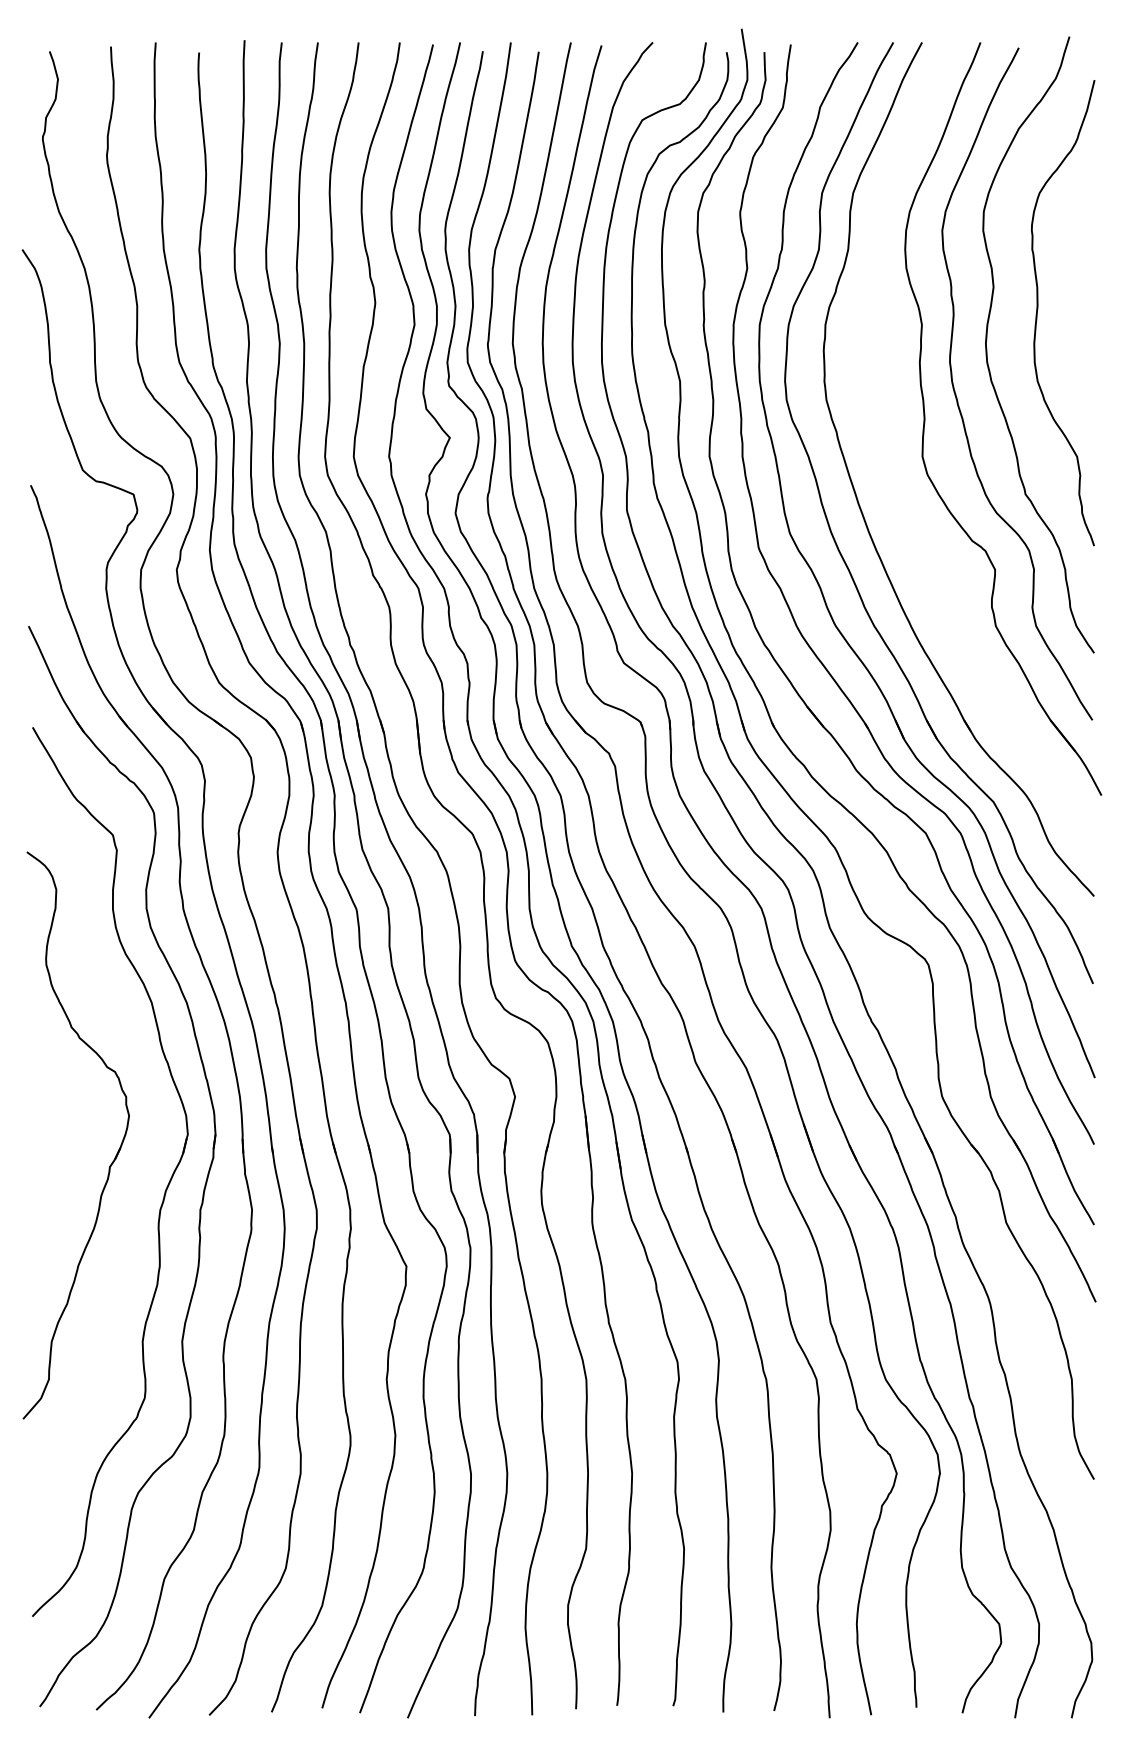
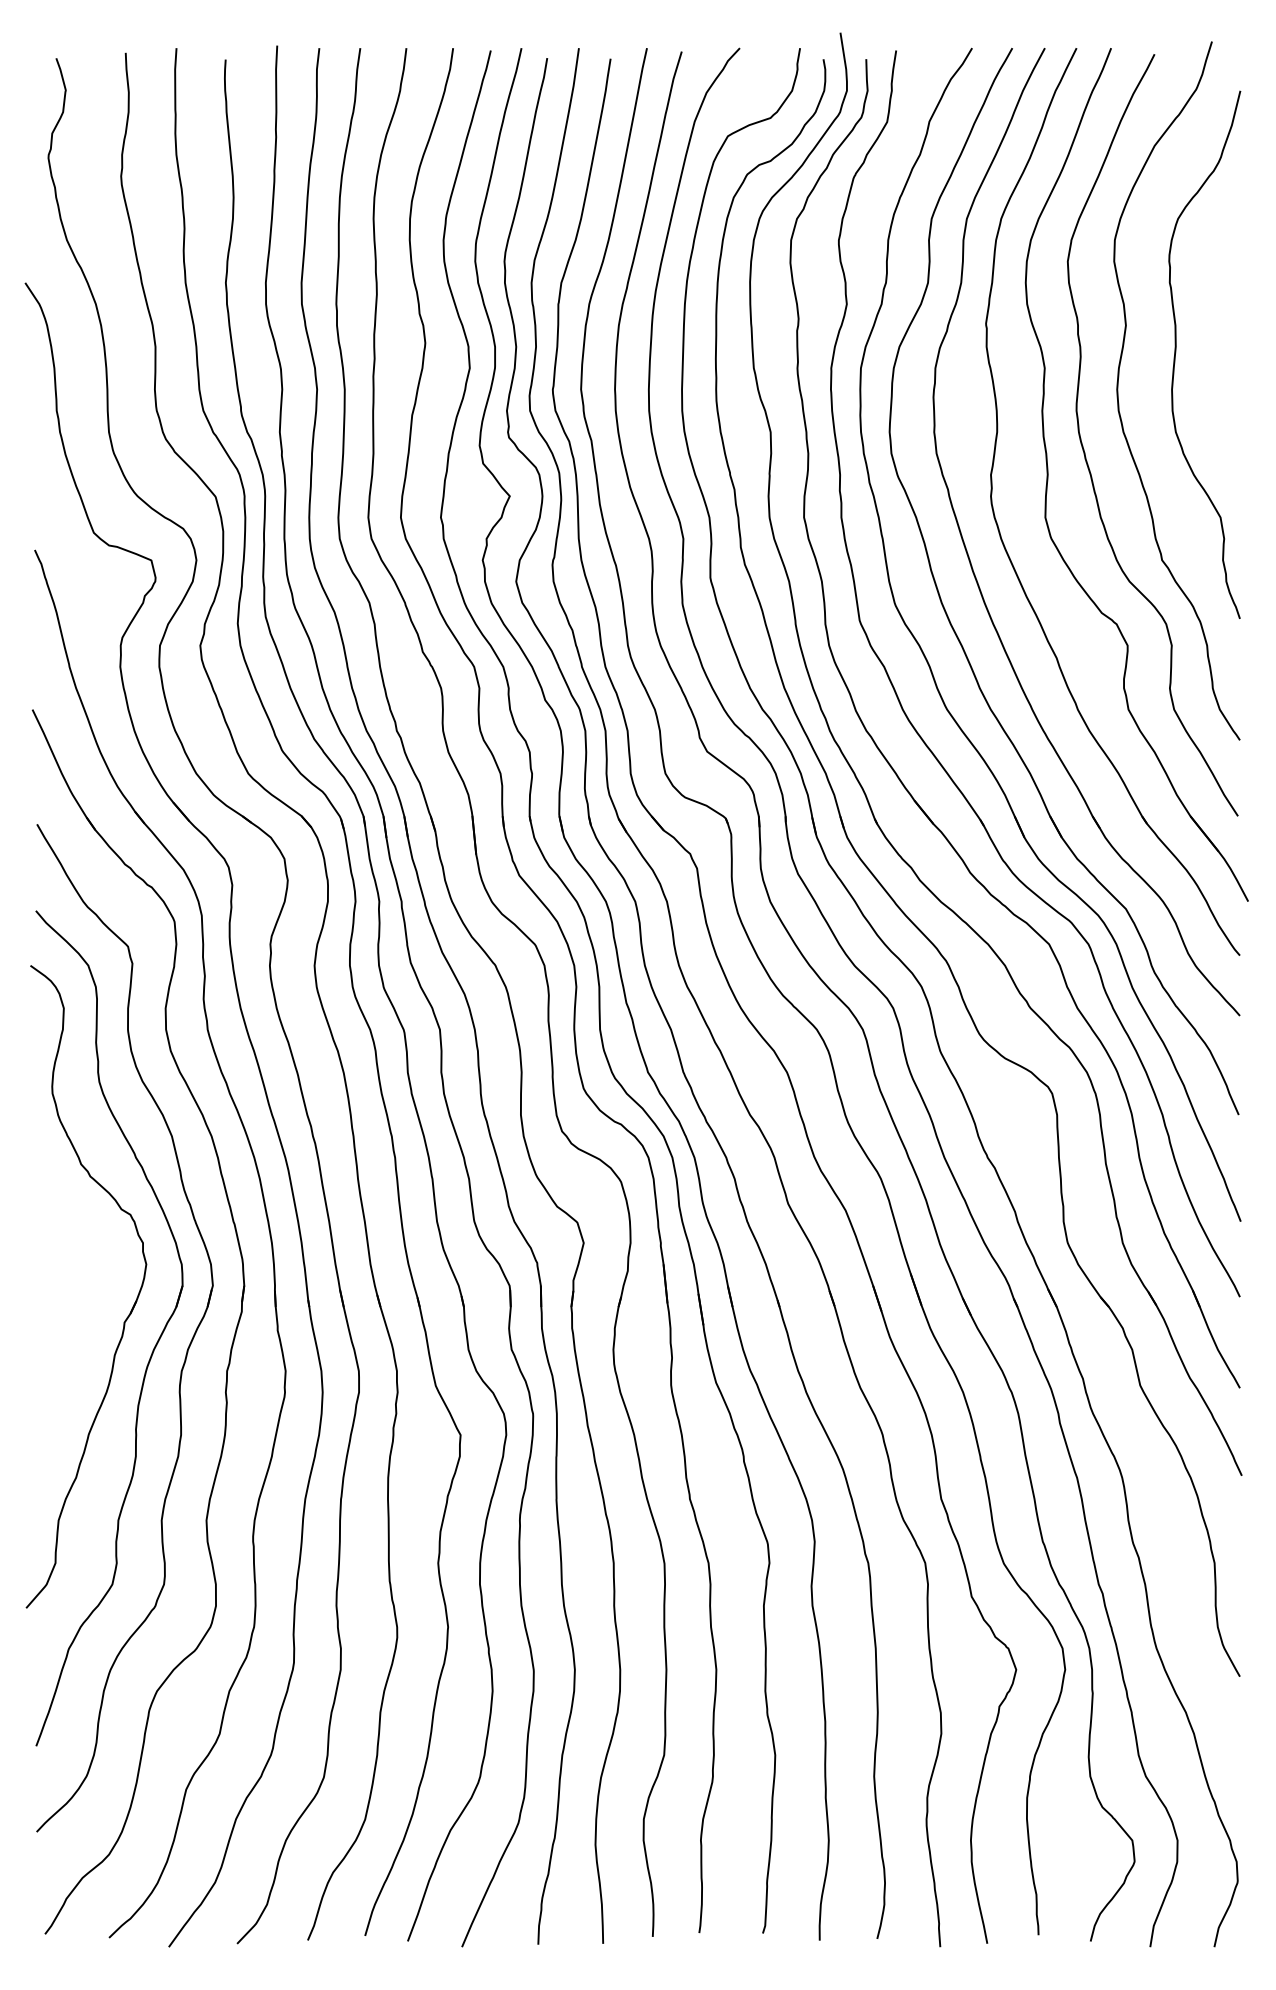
part: (886, 479) -> (1004, 543), added
part: (134, 1191) -> (152, 1350), added

